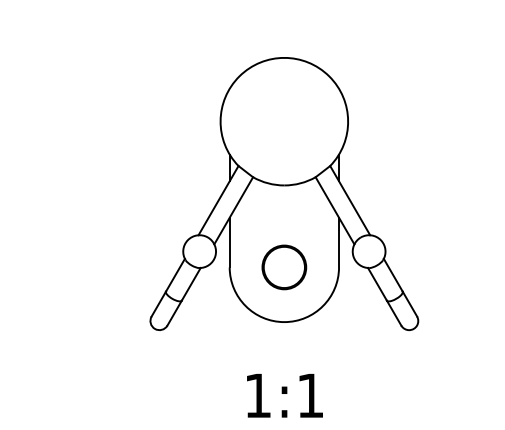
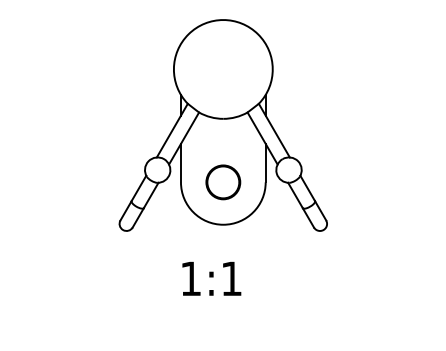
text: (284, 395) -> (211, 278), moved

